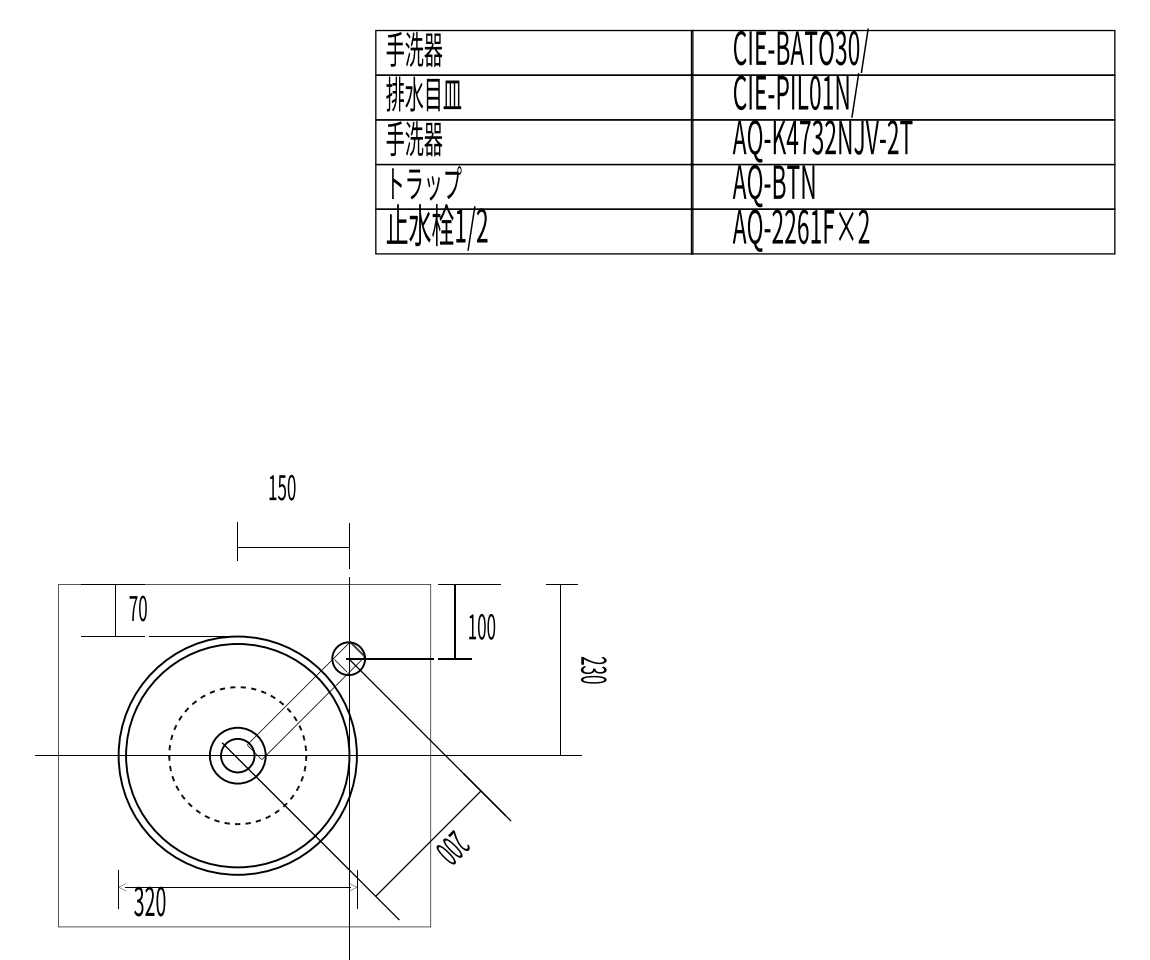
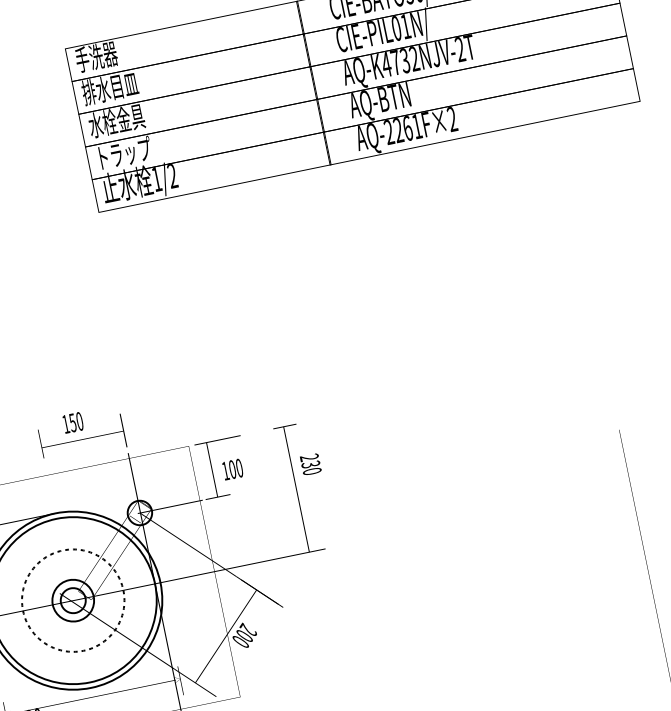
text: (423, 138) -> (116, 120), 手洗器 -> 水栓金具
text: (282, 487) -> (73, 422), moved
text: (593, 670) -> (310, 464), moved

